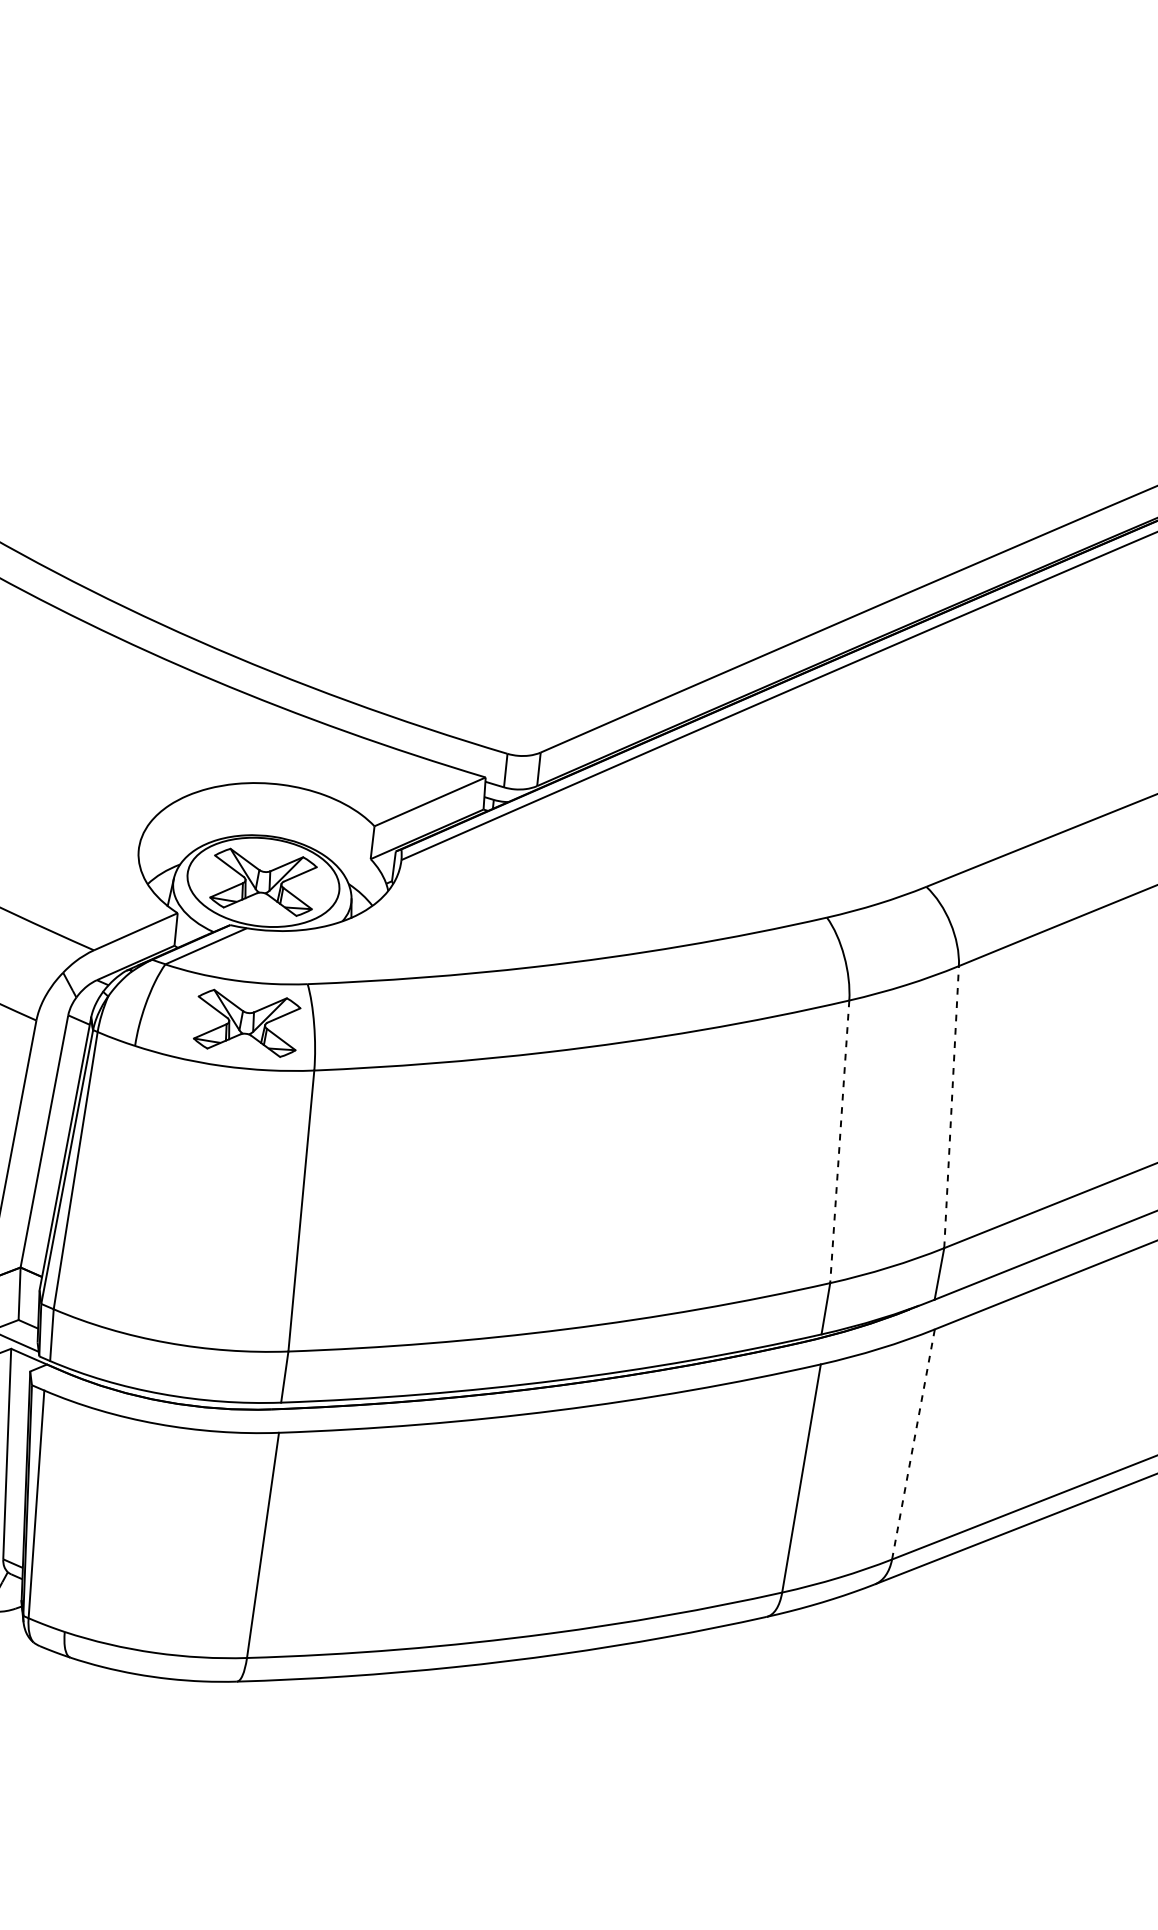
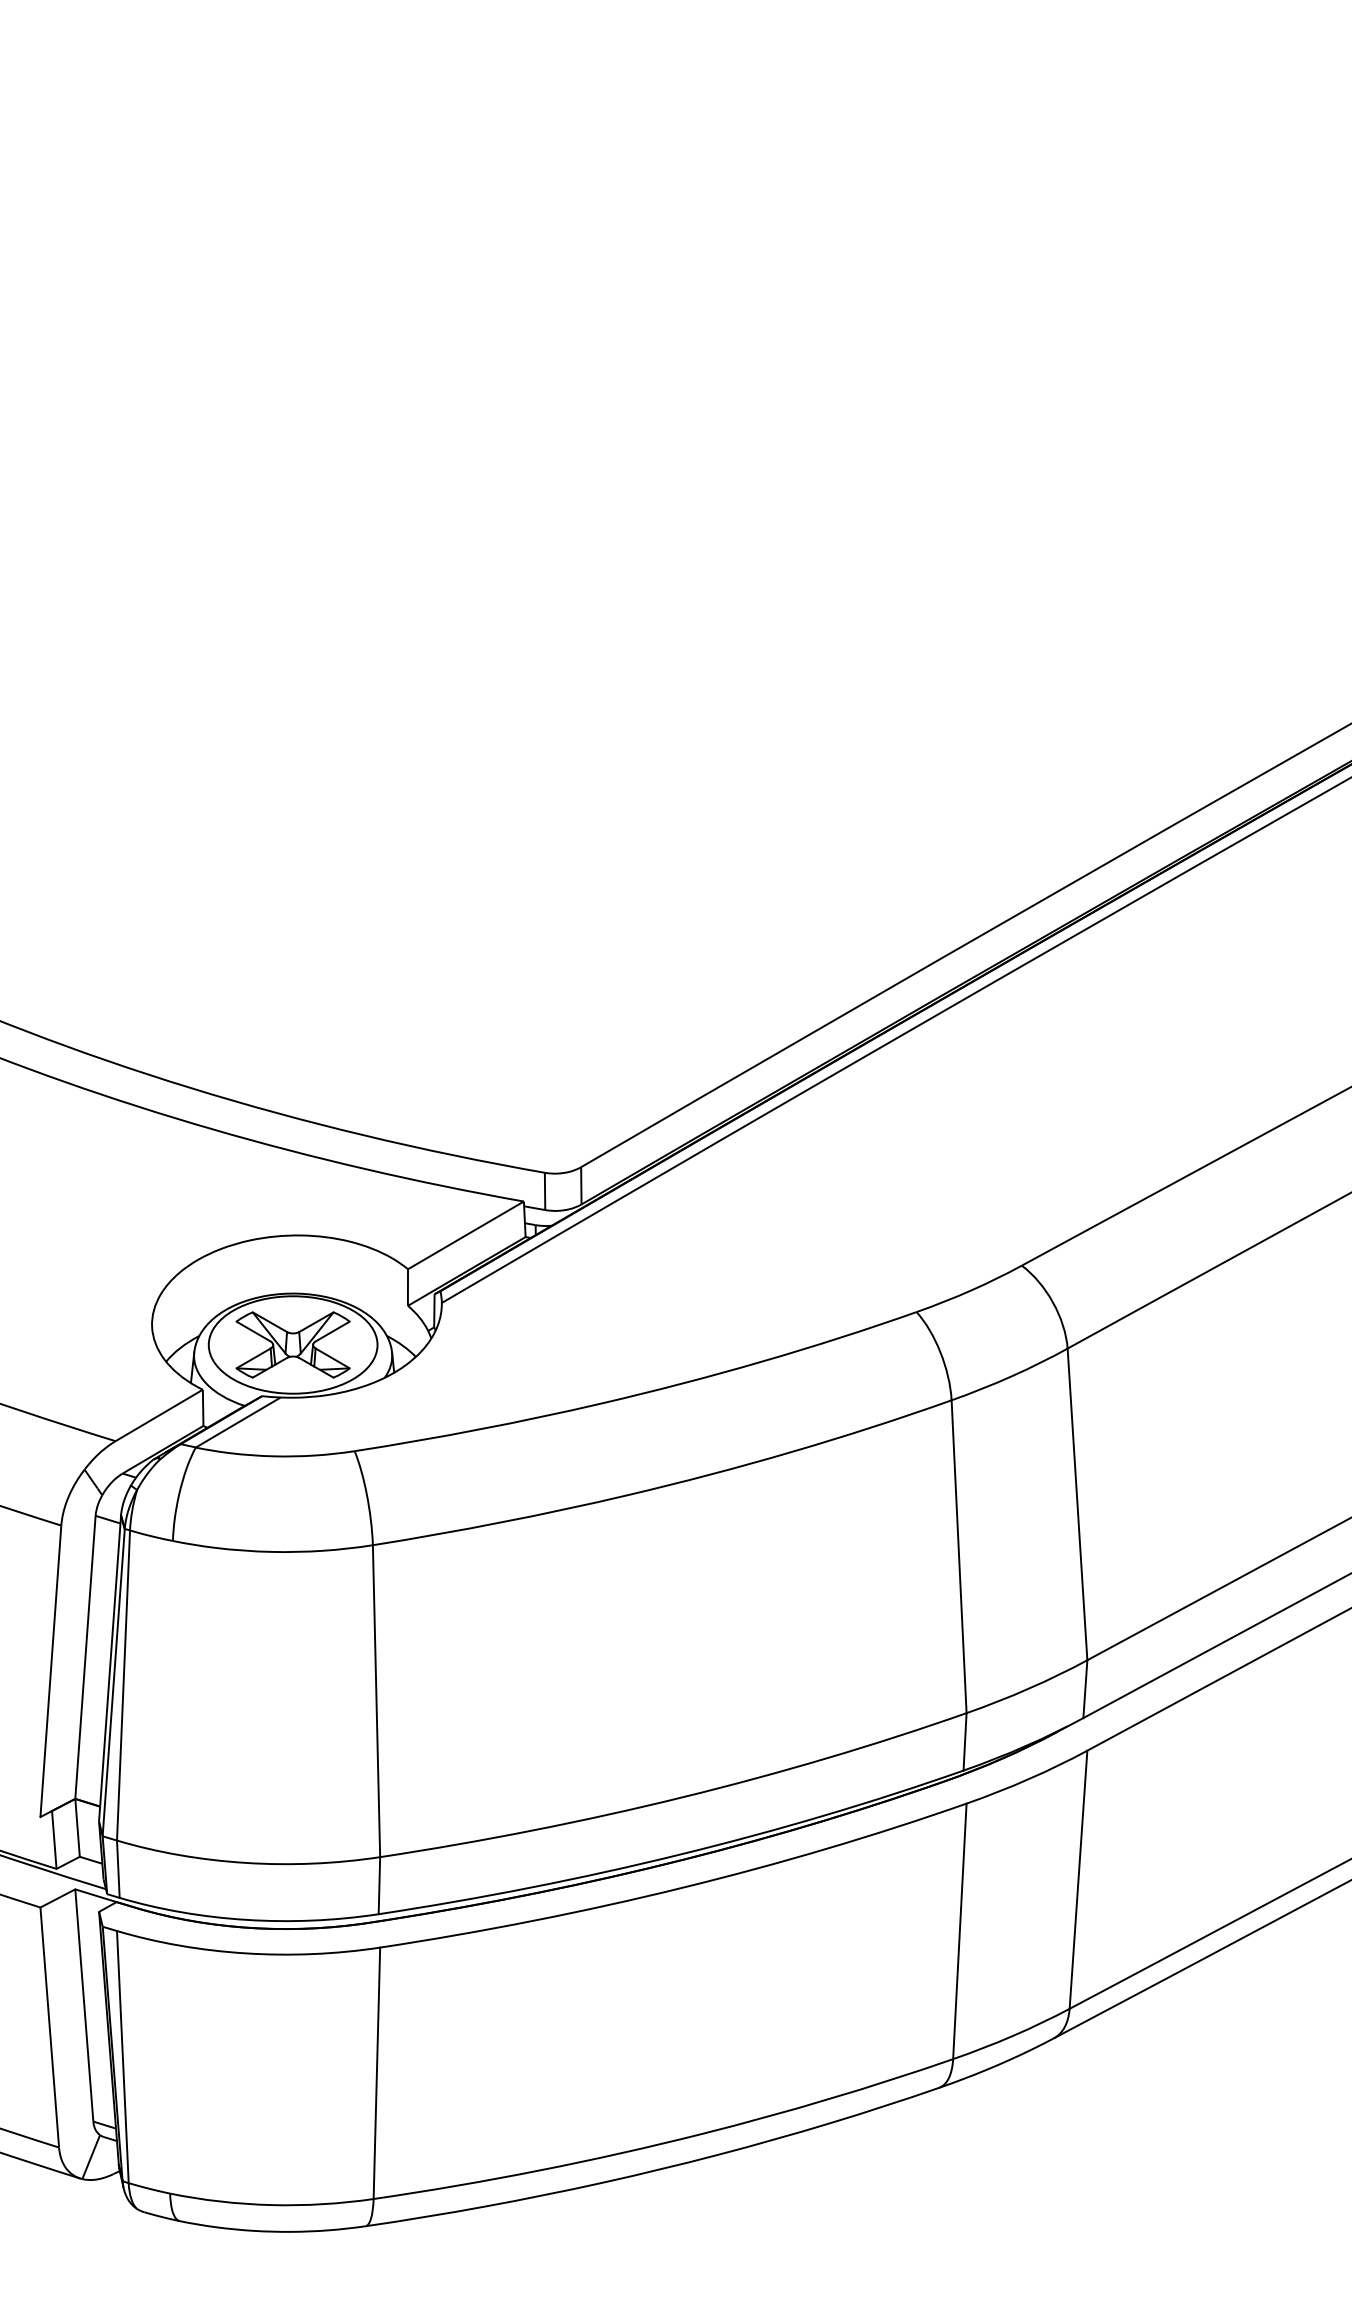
part: (246, 1022) -> (292, 1501), removed
line: (951, 1106) -> (1077, 1503), dashed -> solid
line: (840, 1141) -> (959, 1556), dashed -> solid
line: (913, 1444) -> (1078, 1879), dashed -> solid

